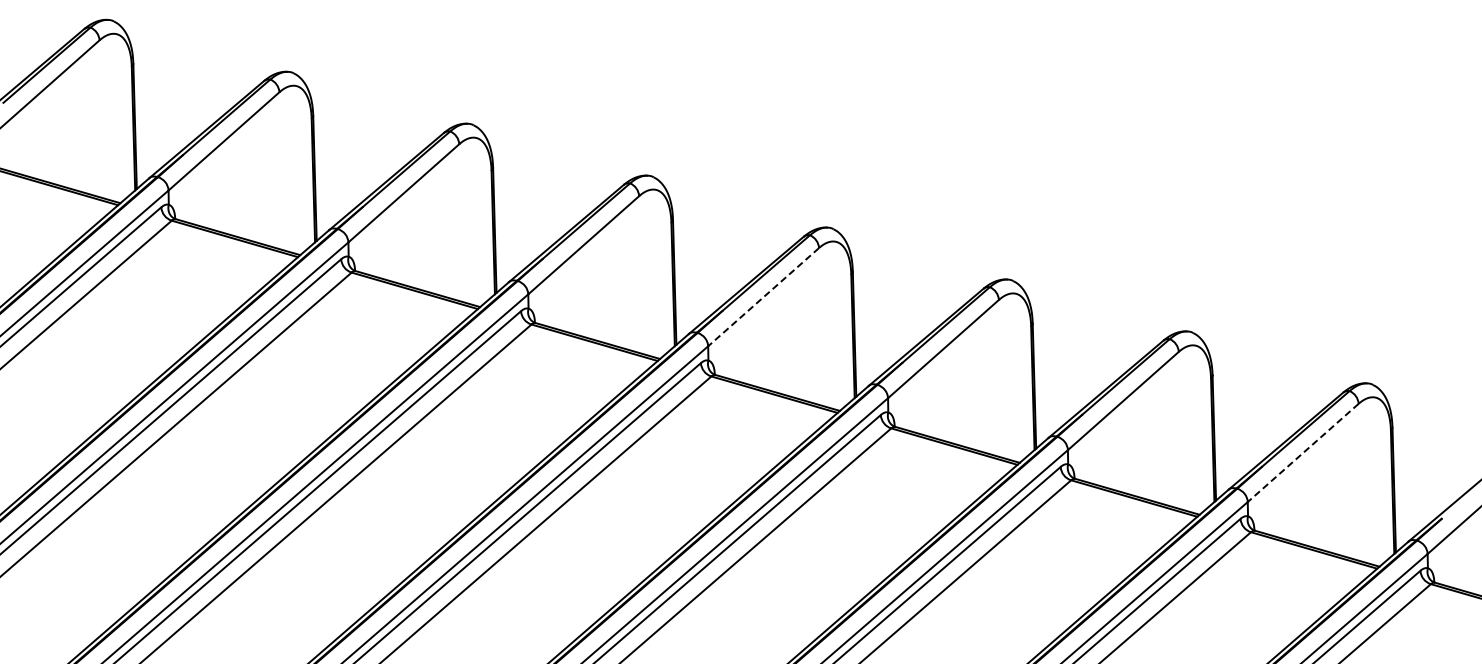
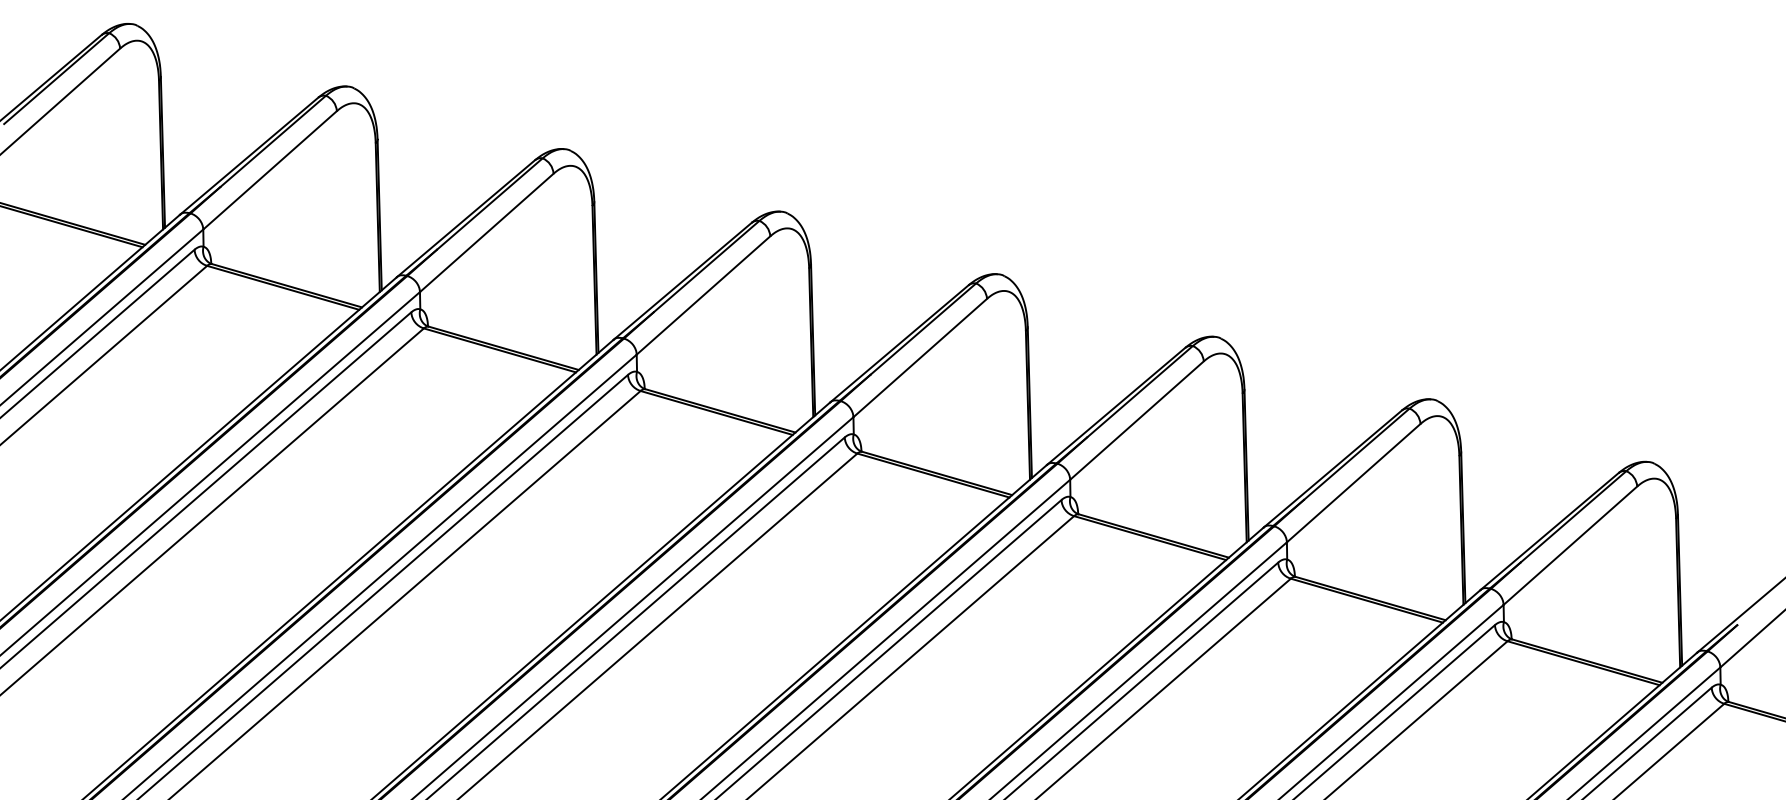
line: (763, 297) -> (920, 358), dashed -> solid
line: (1302, 453) -> (1569, 546), dashed -> solid

